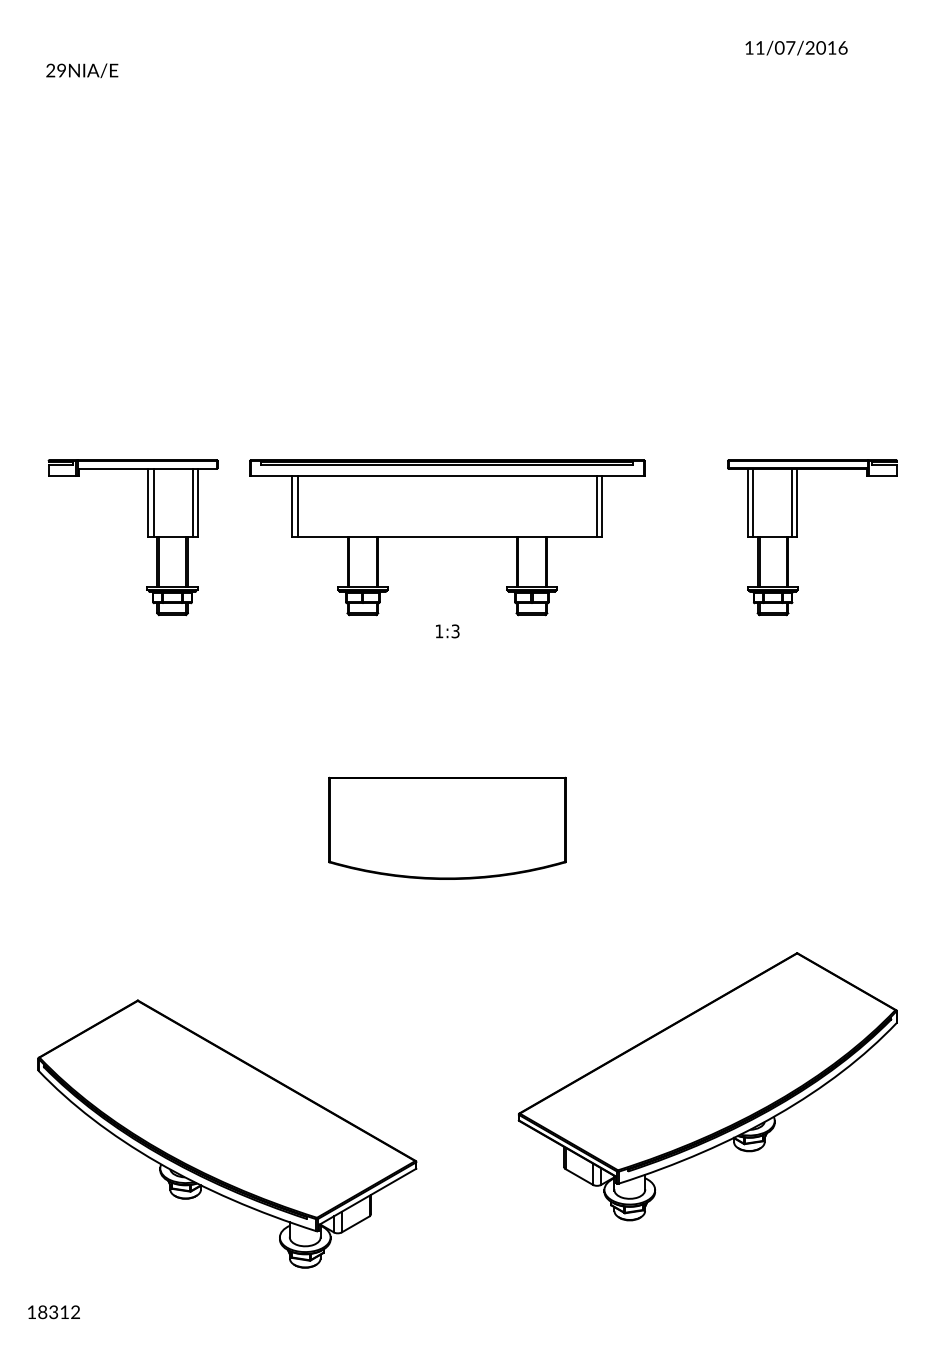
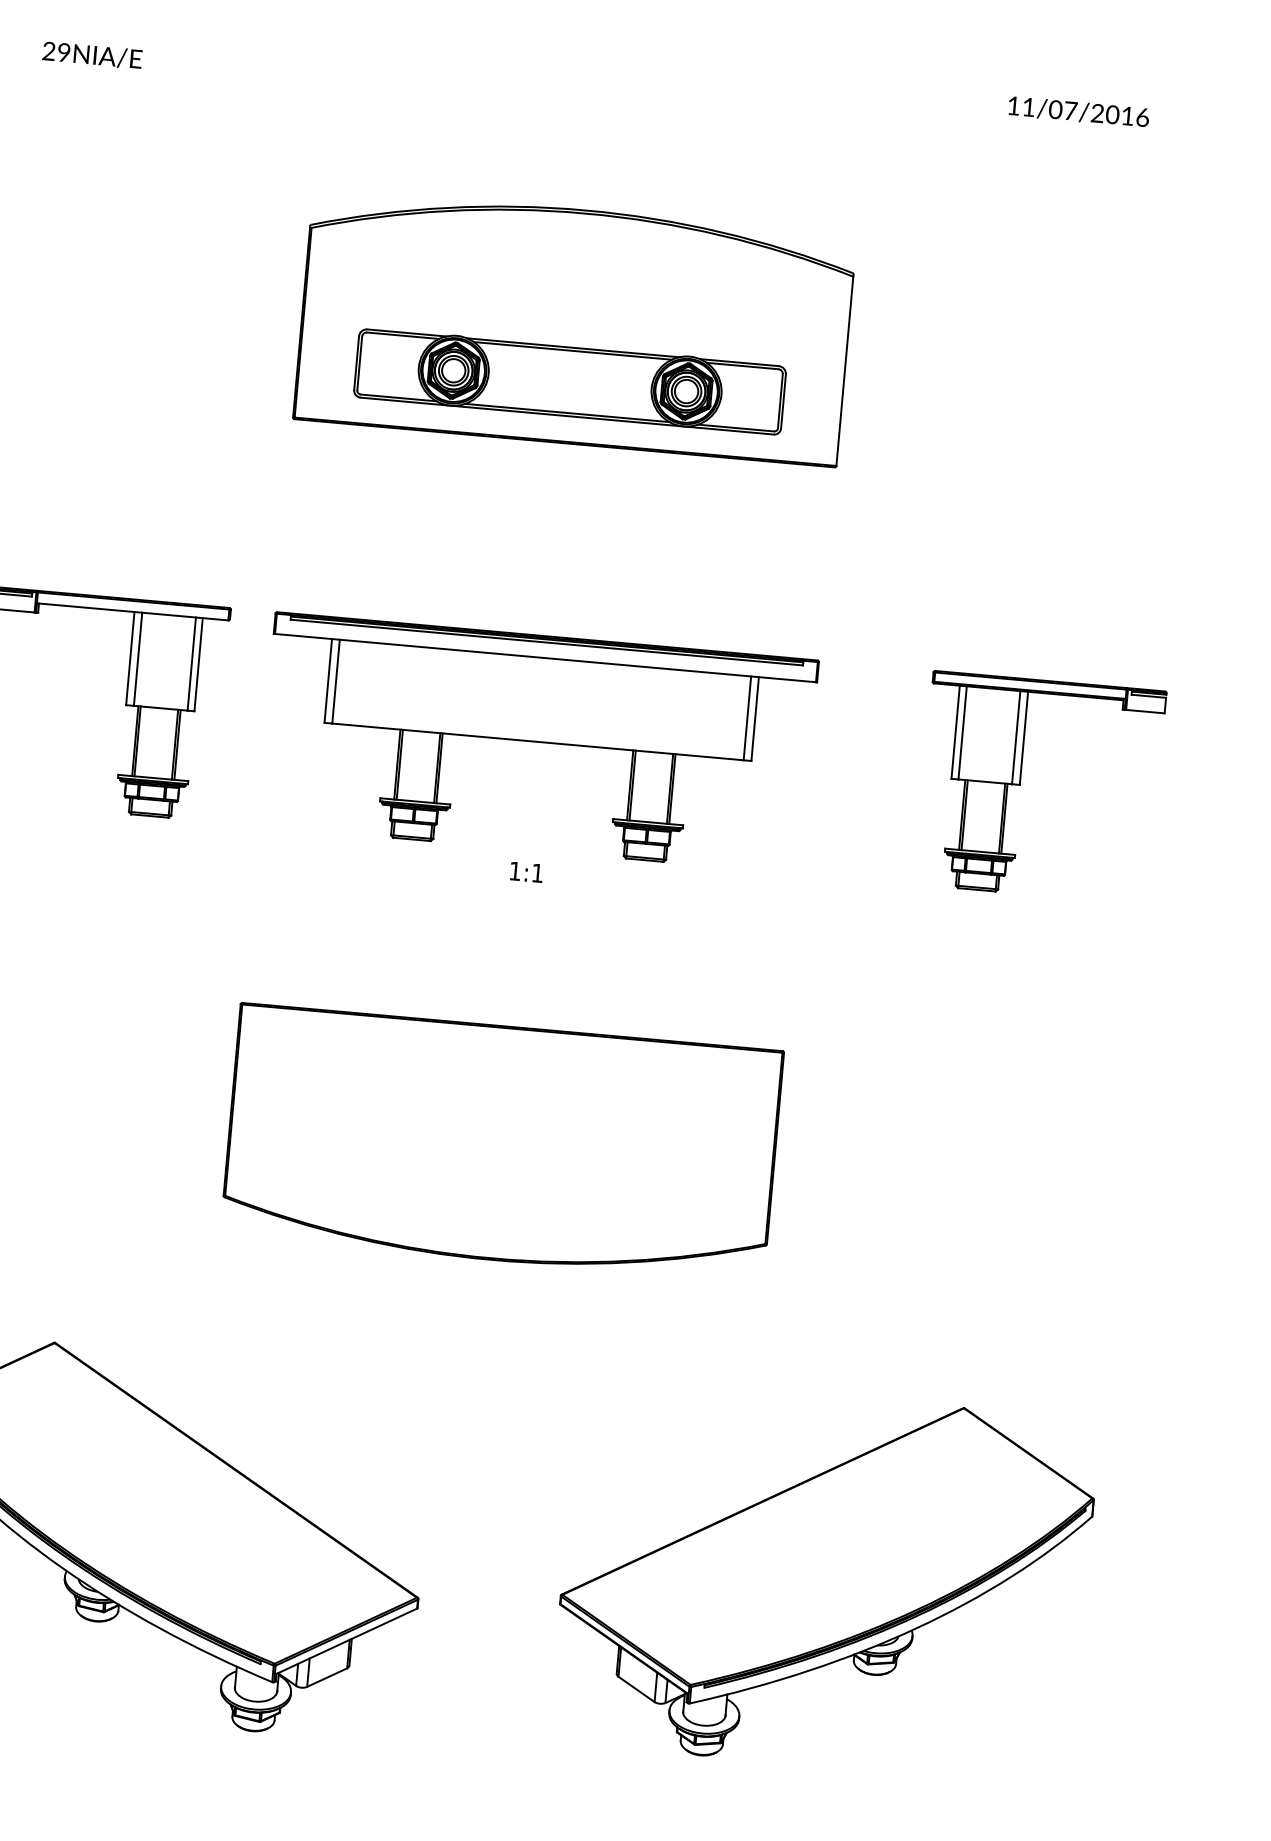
part: (447, 234) -> (575, 325), added
text: (455, 631) -> (537, 873), 1:3 -> 1:1
part: (447, 828) -> (502, 1143), size x1.67
part: (707, 1086) -> (824, 1580), moved

